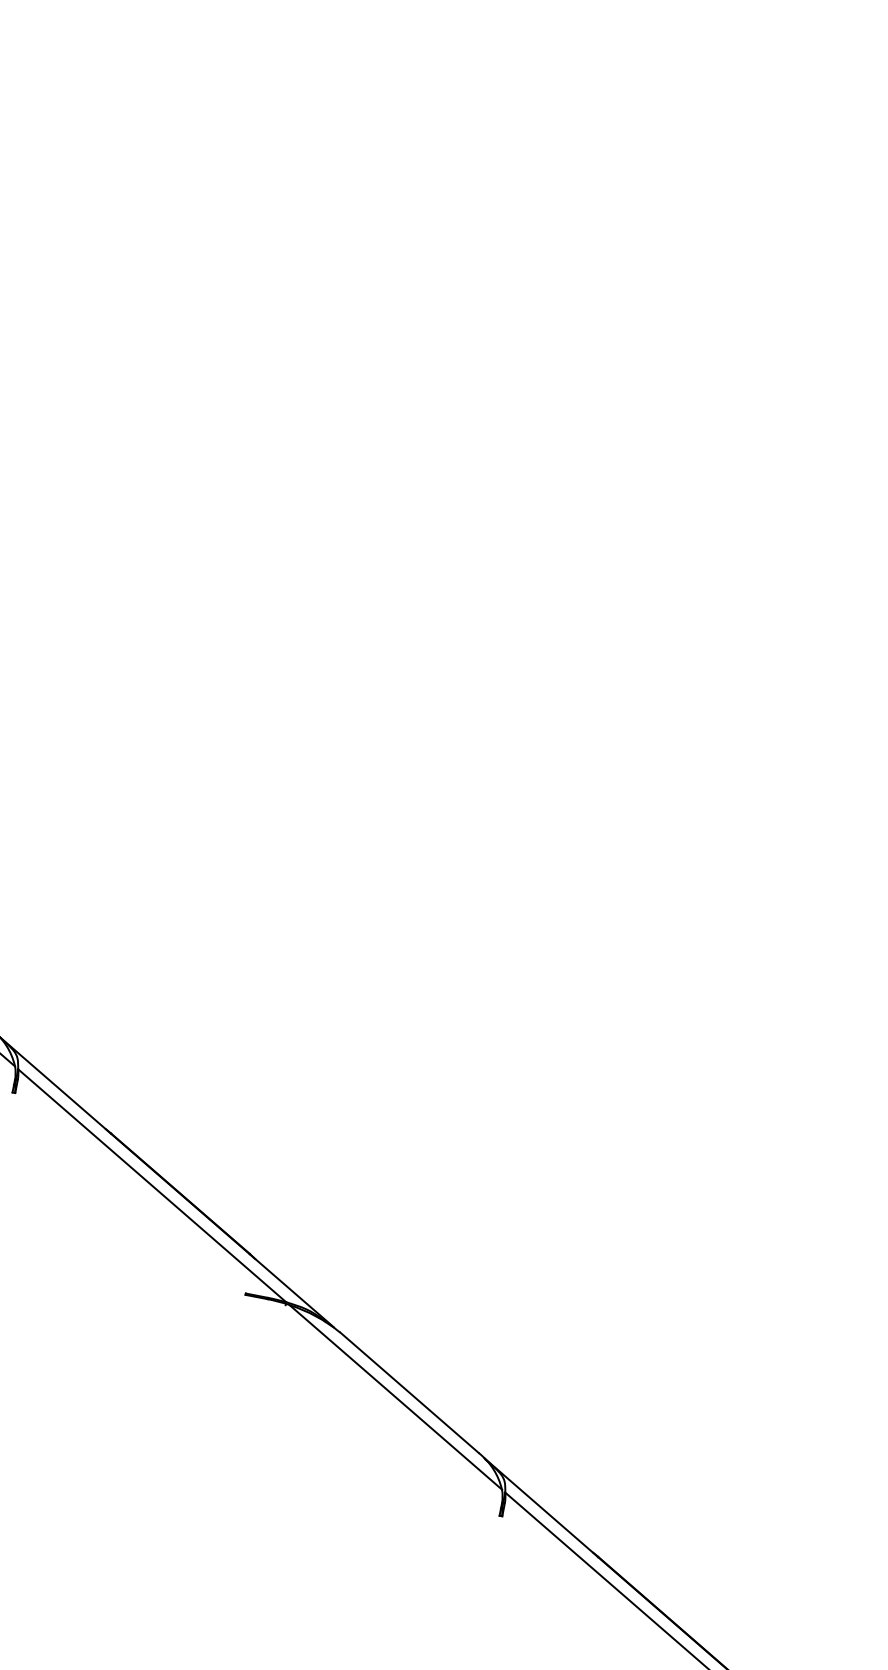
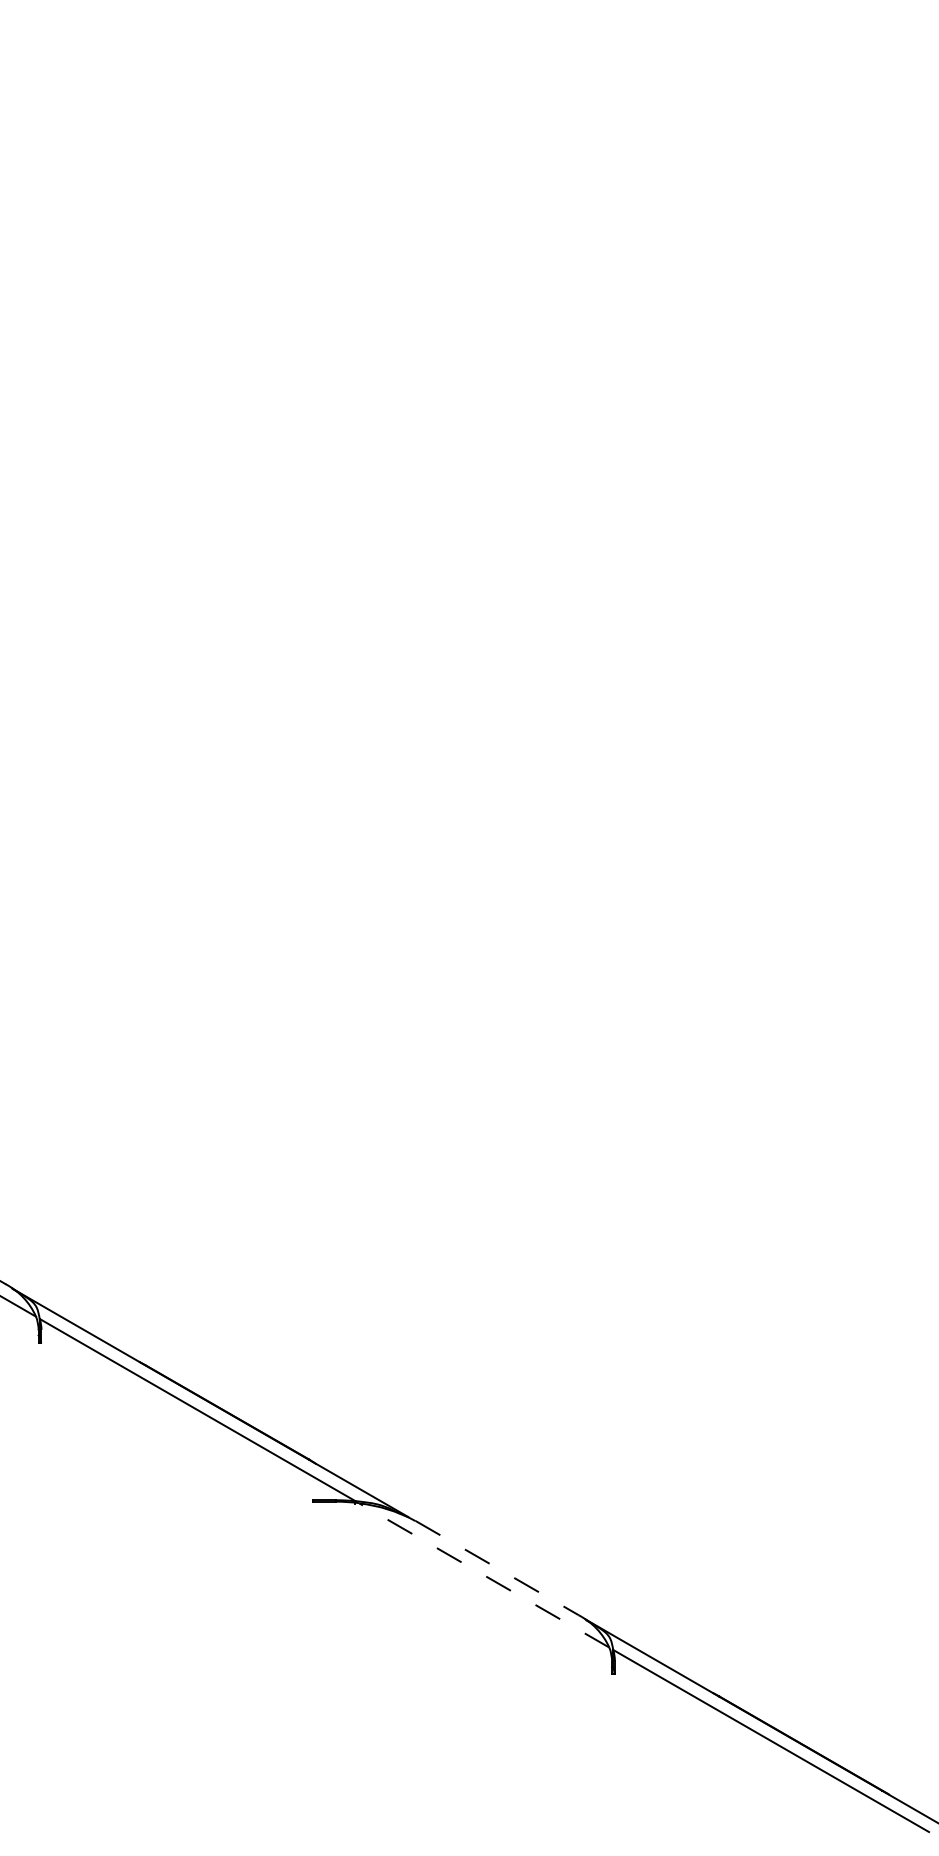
line: (409, 1393) -> (497, 1568), solid -> dashed
line: (395, 1397) -> (483, 1575), solid -> dashed

